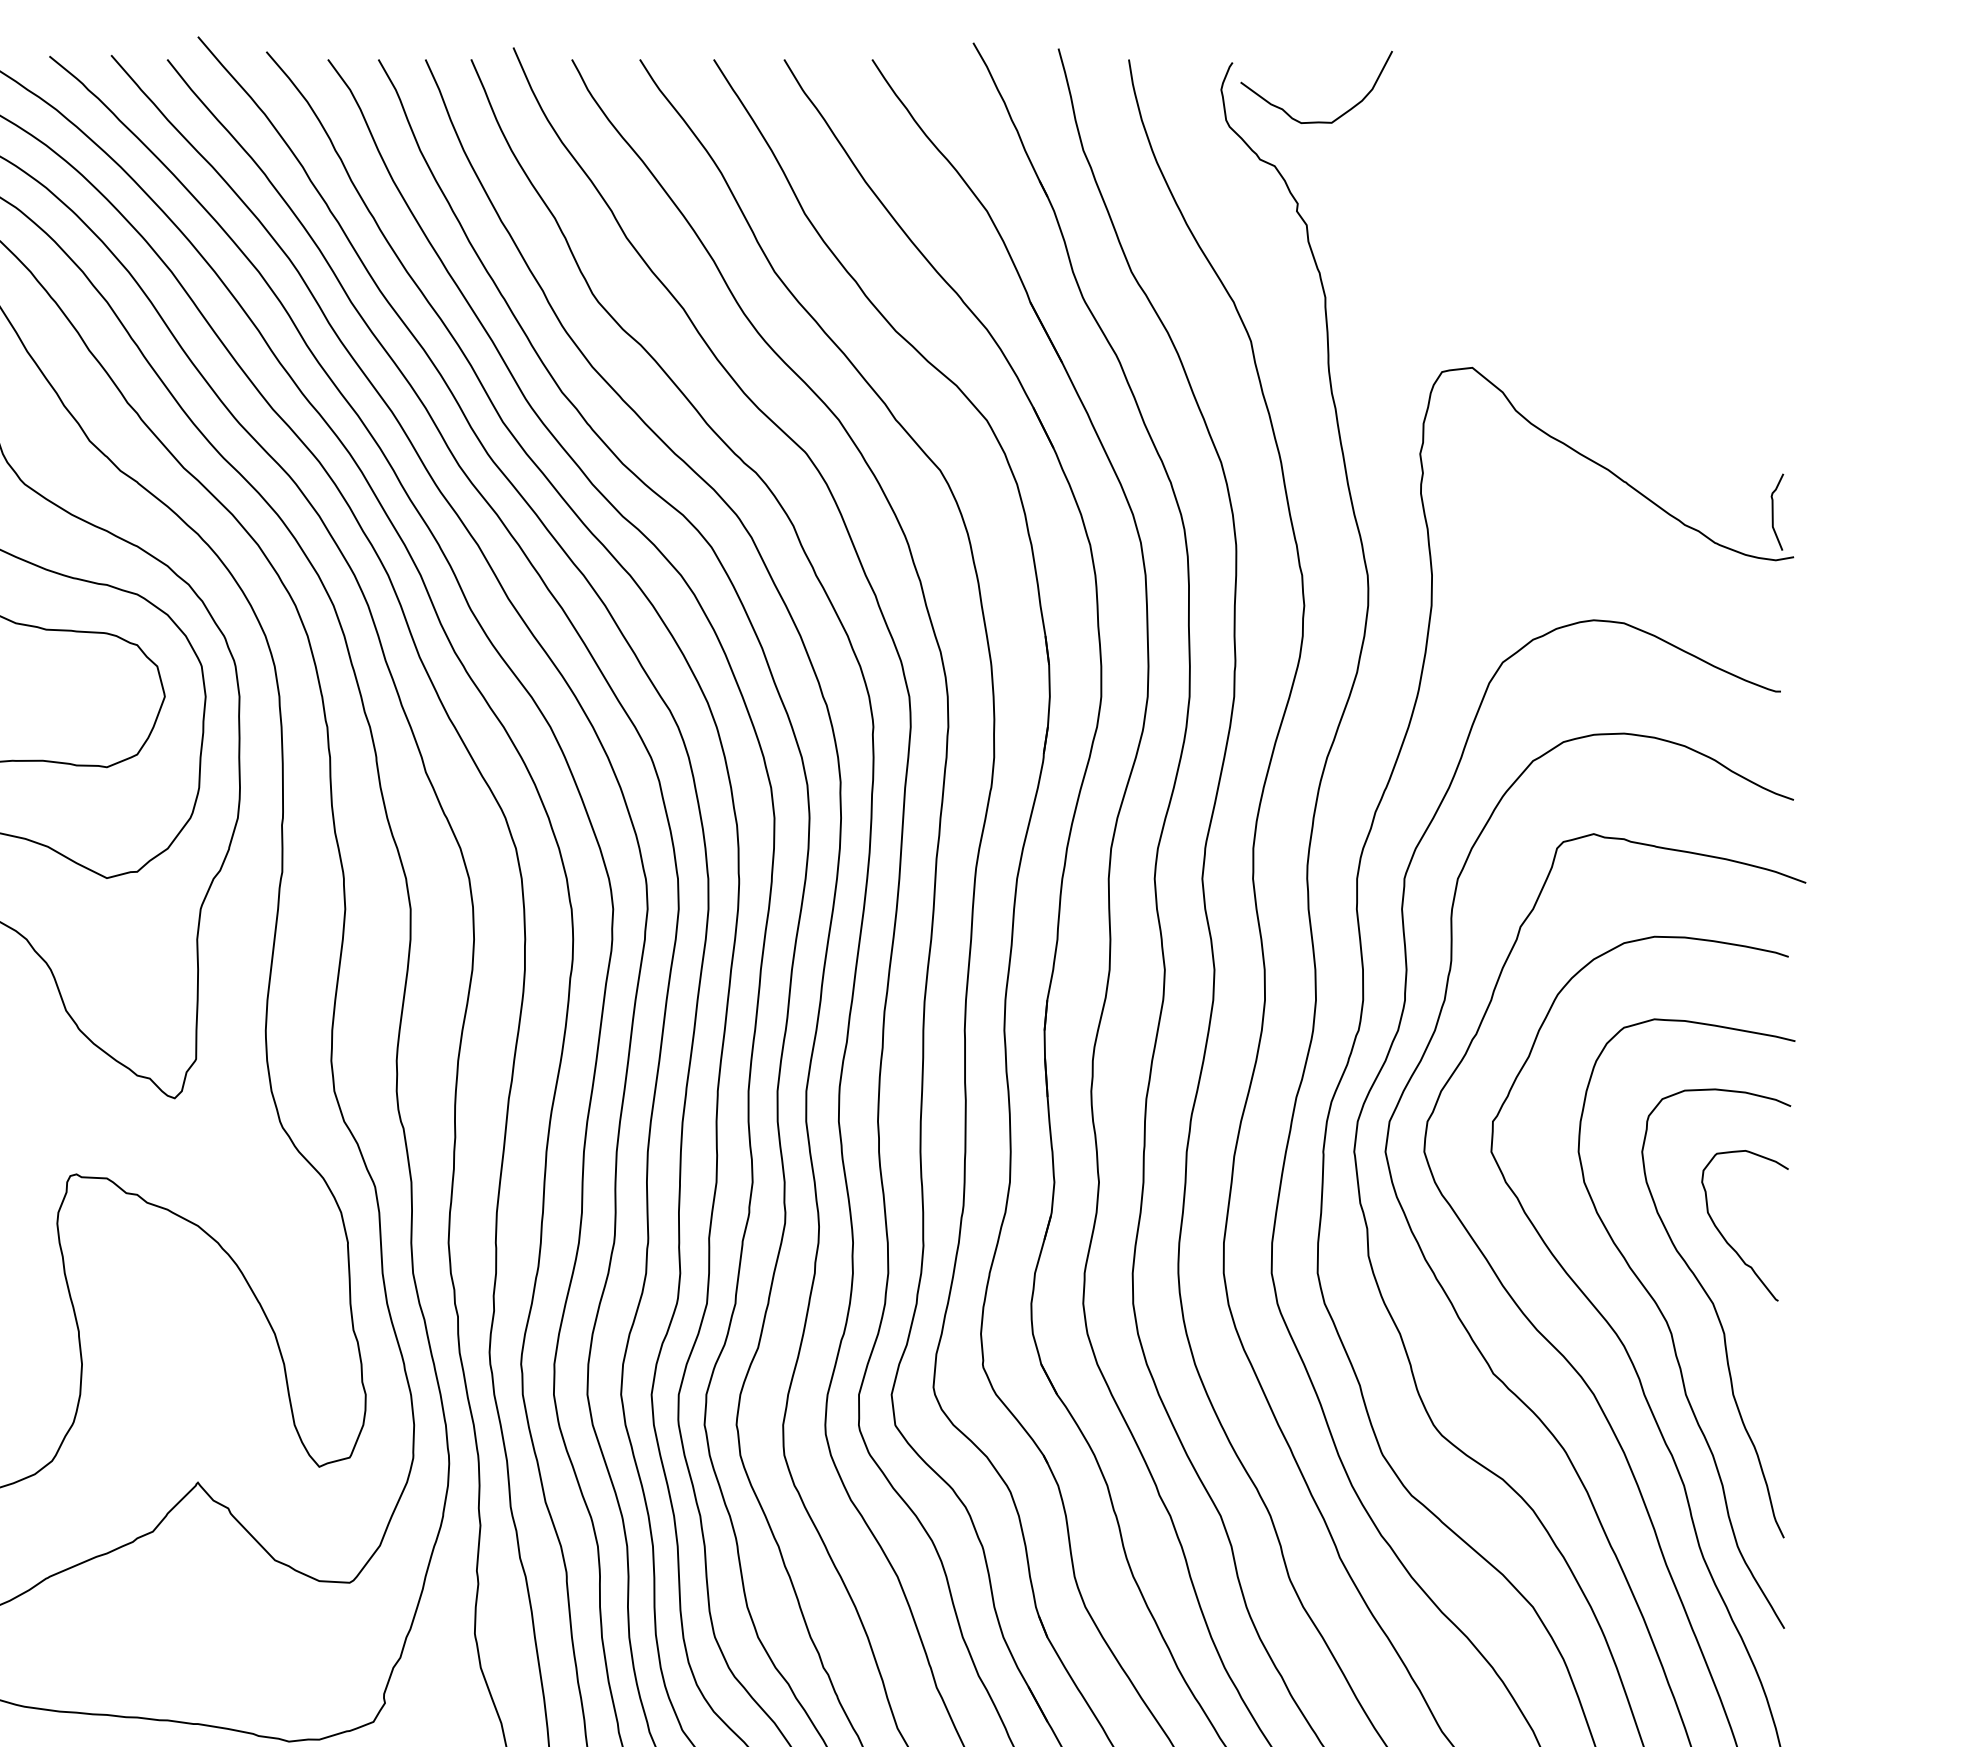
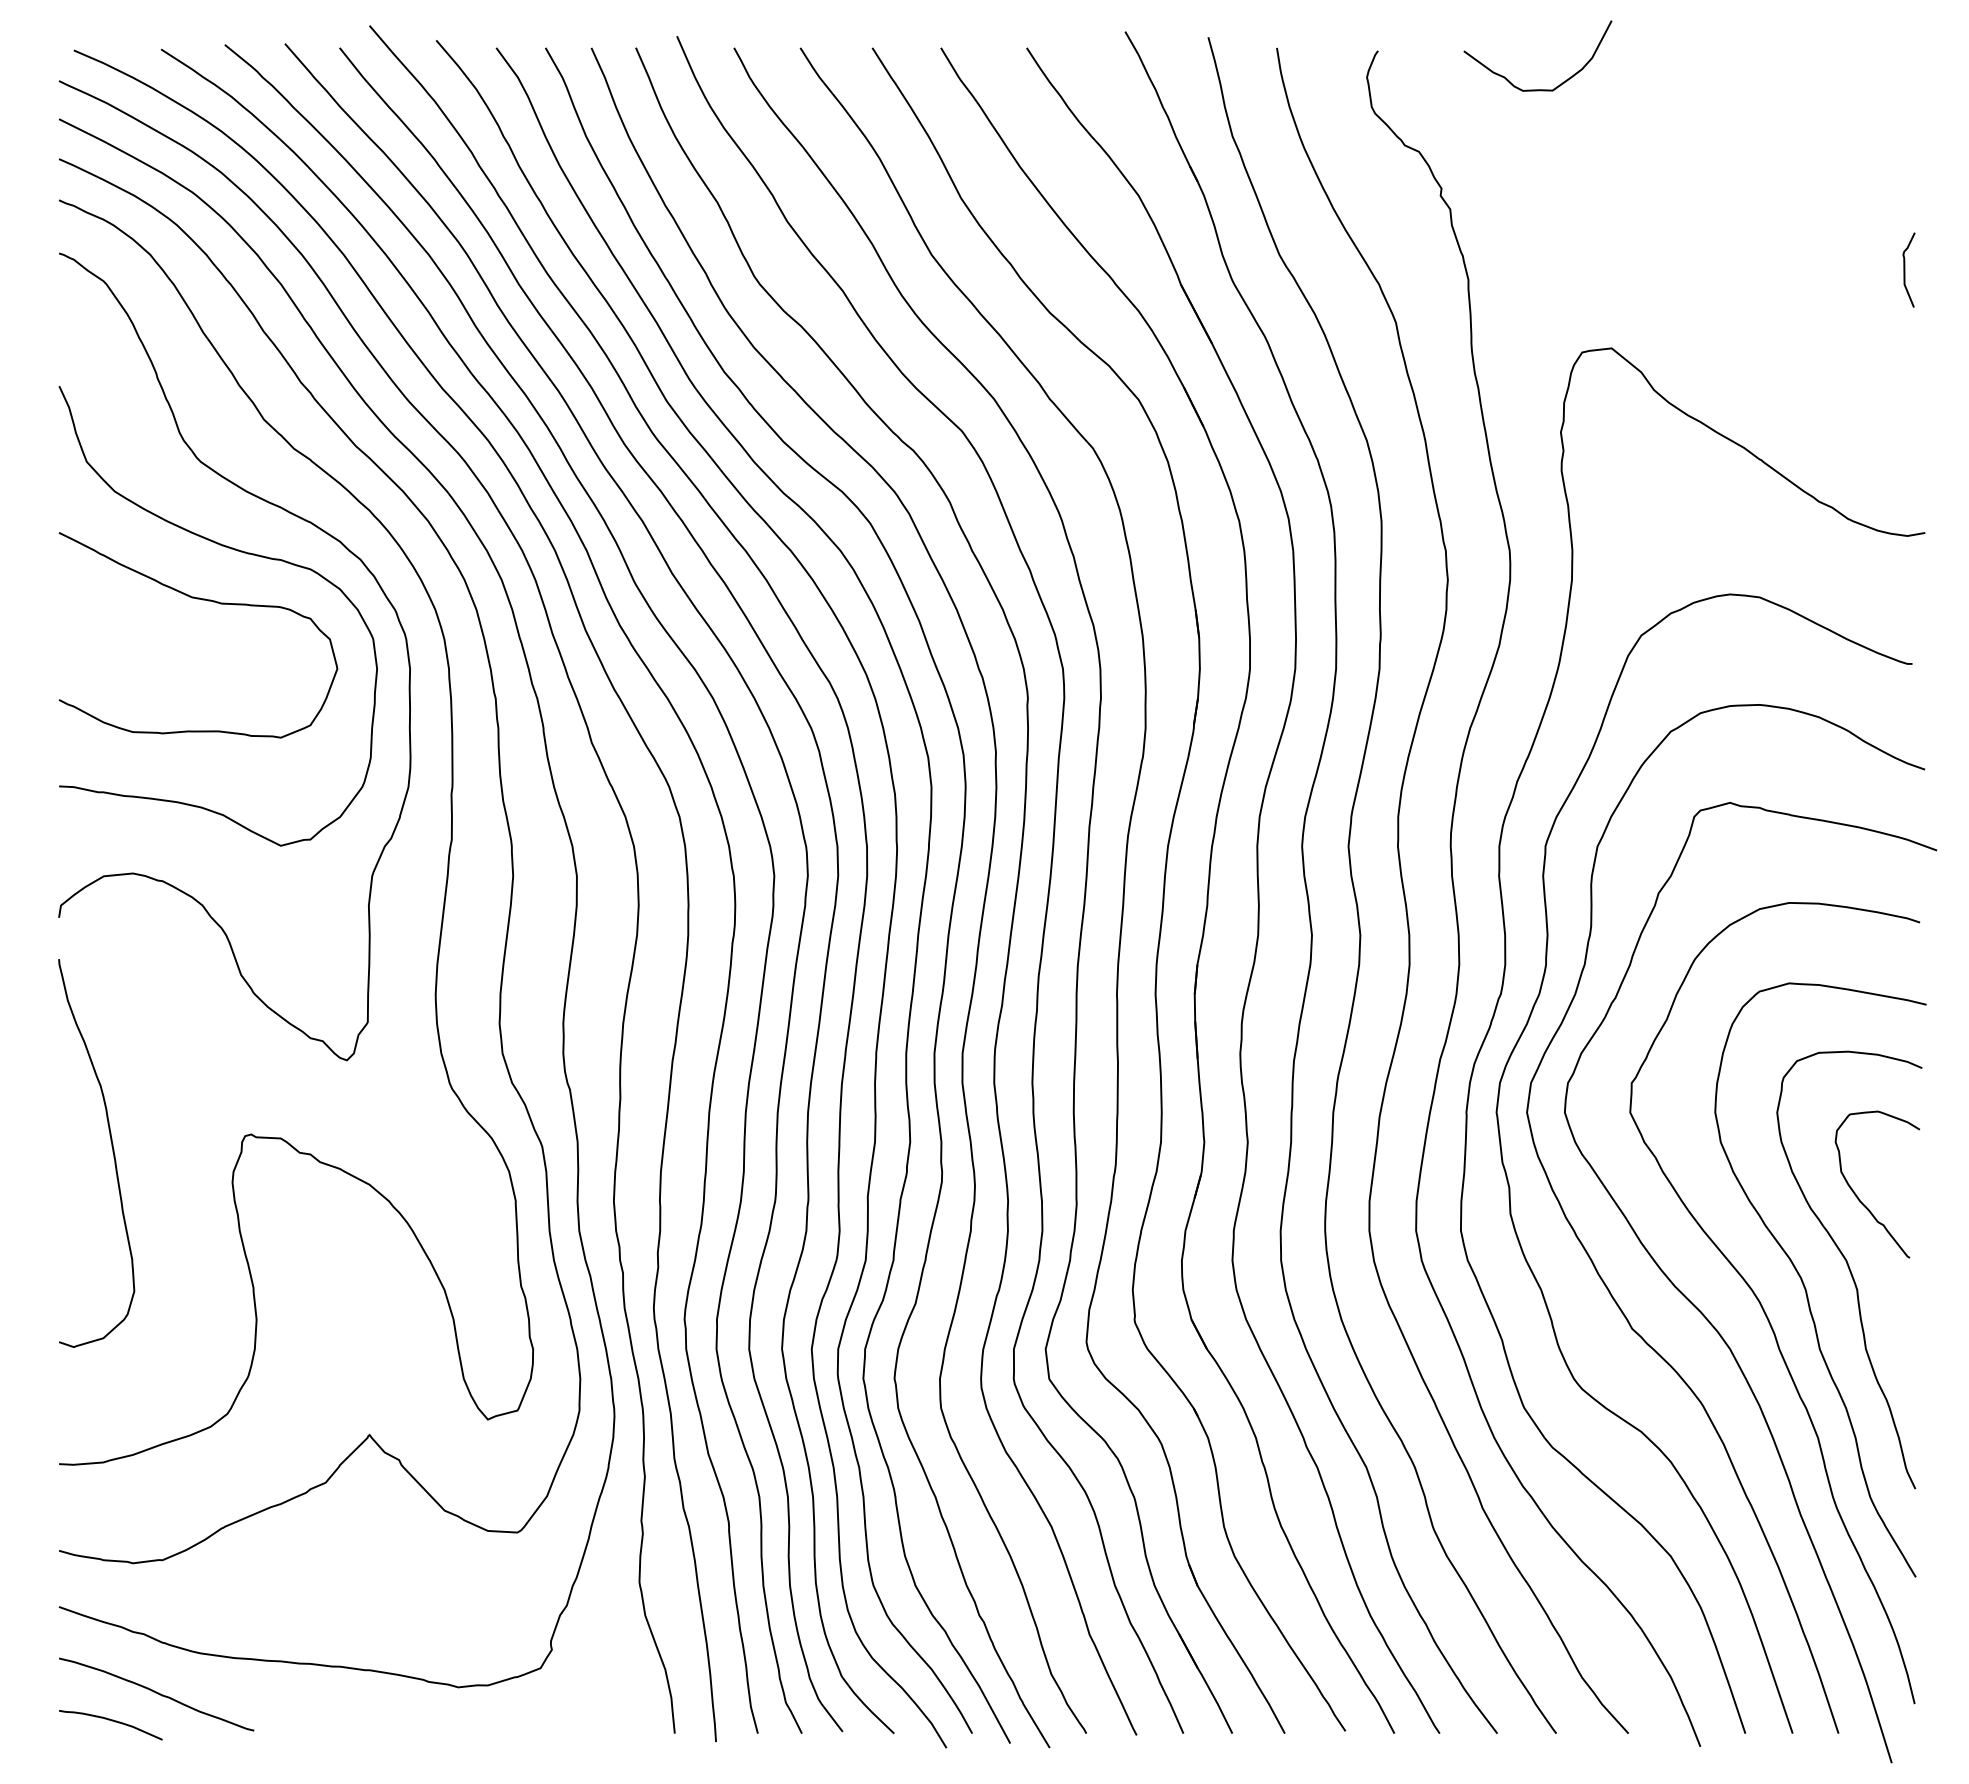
curve: (1316, 121) -> (1537, 89), moved
curve: (1773, 511) -> (1905, 269), moved

